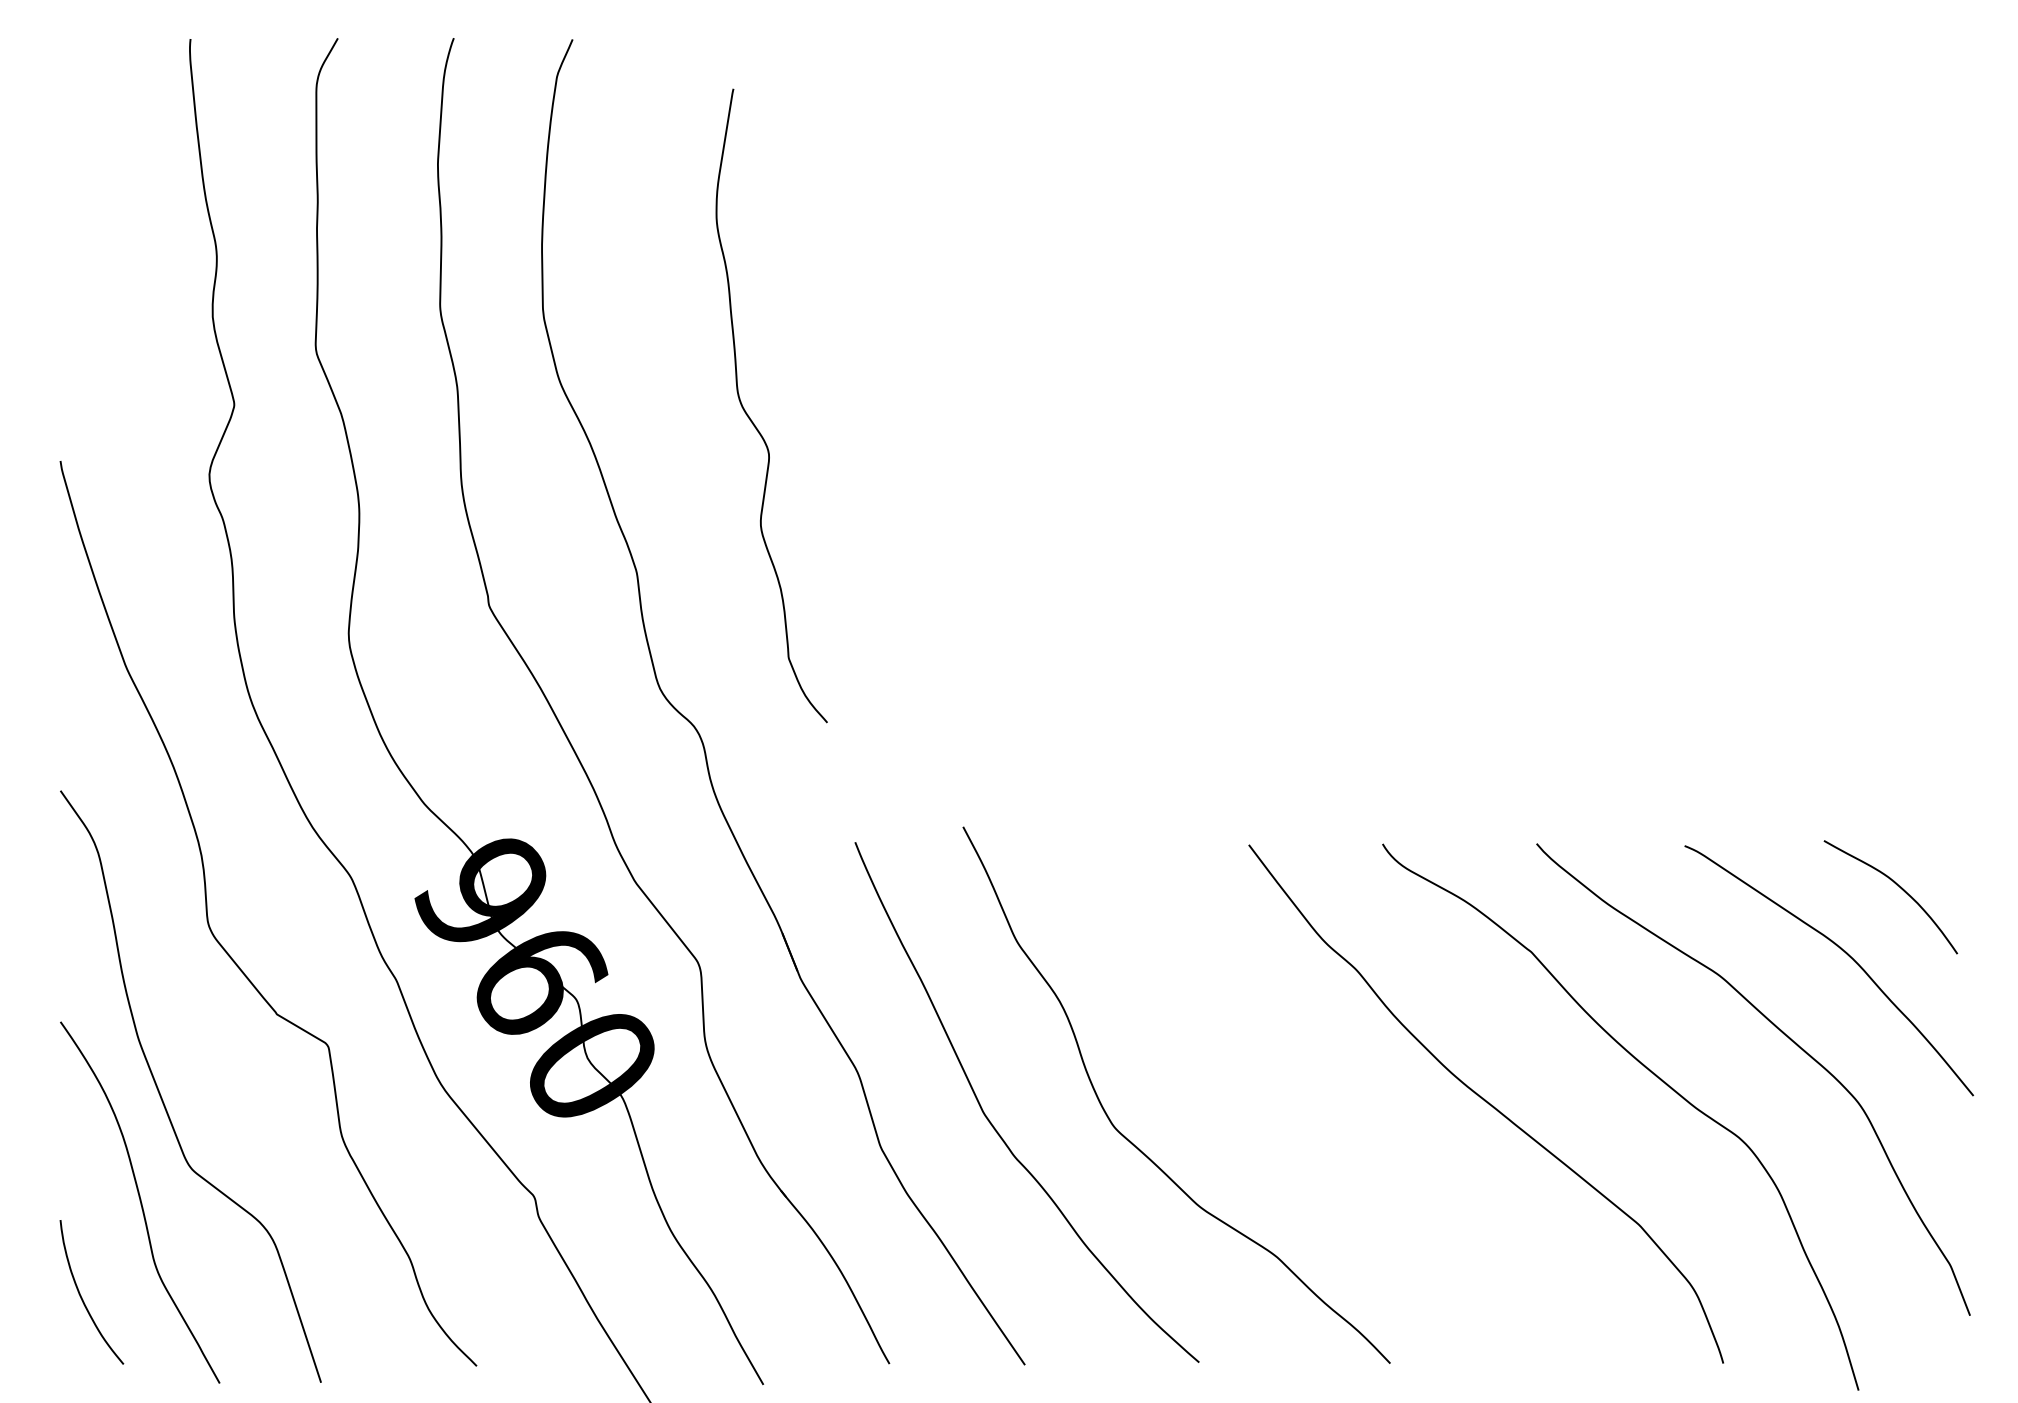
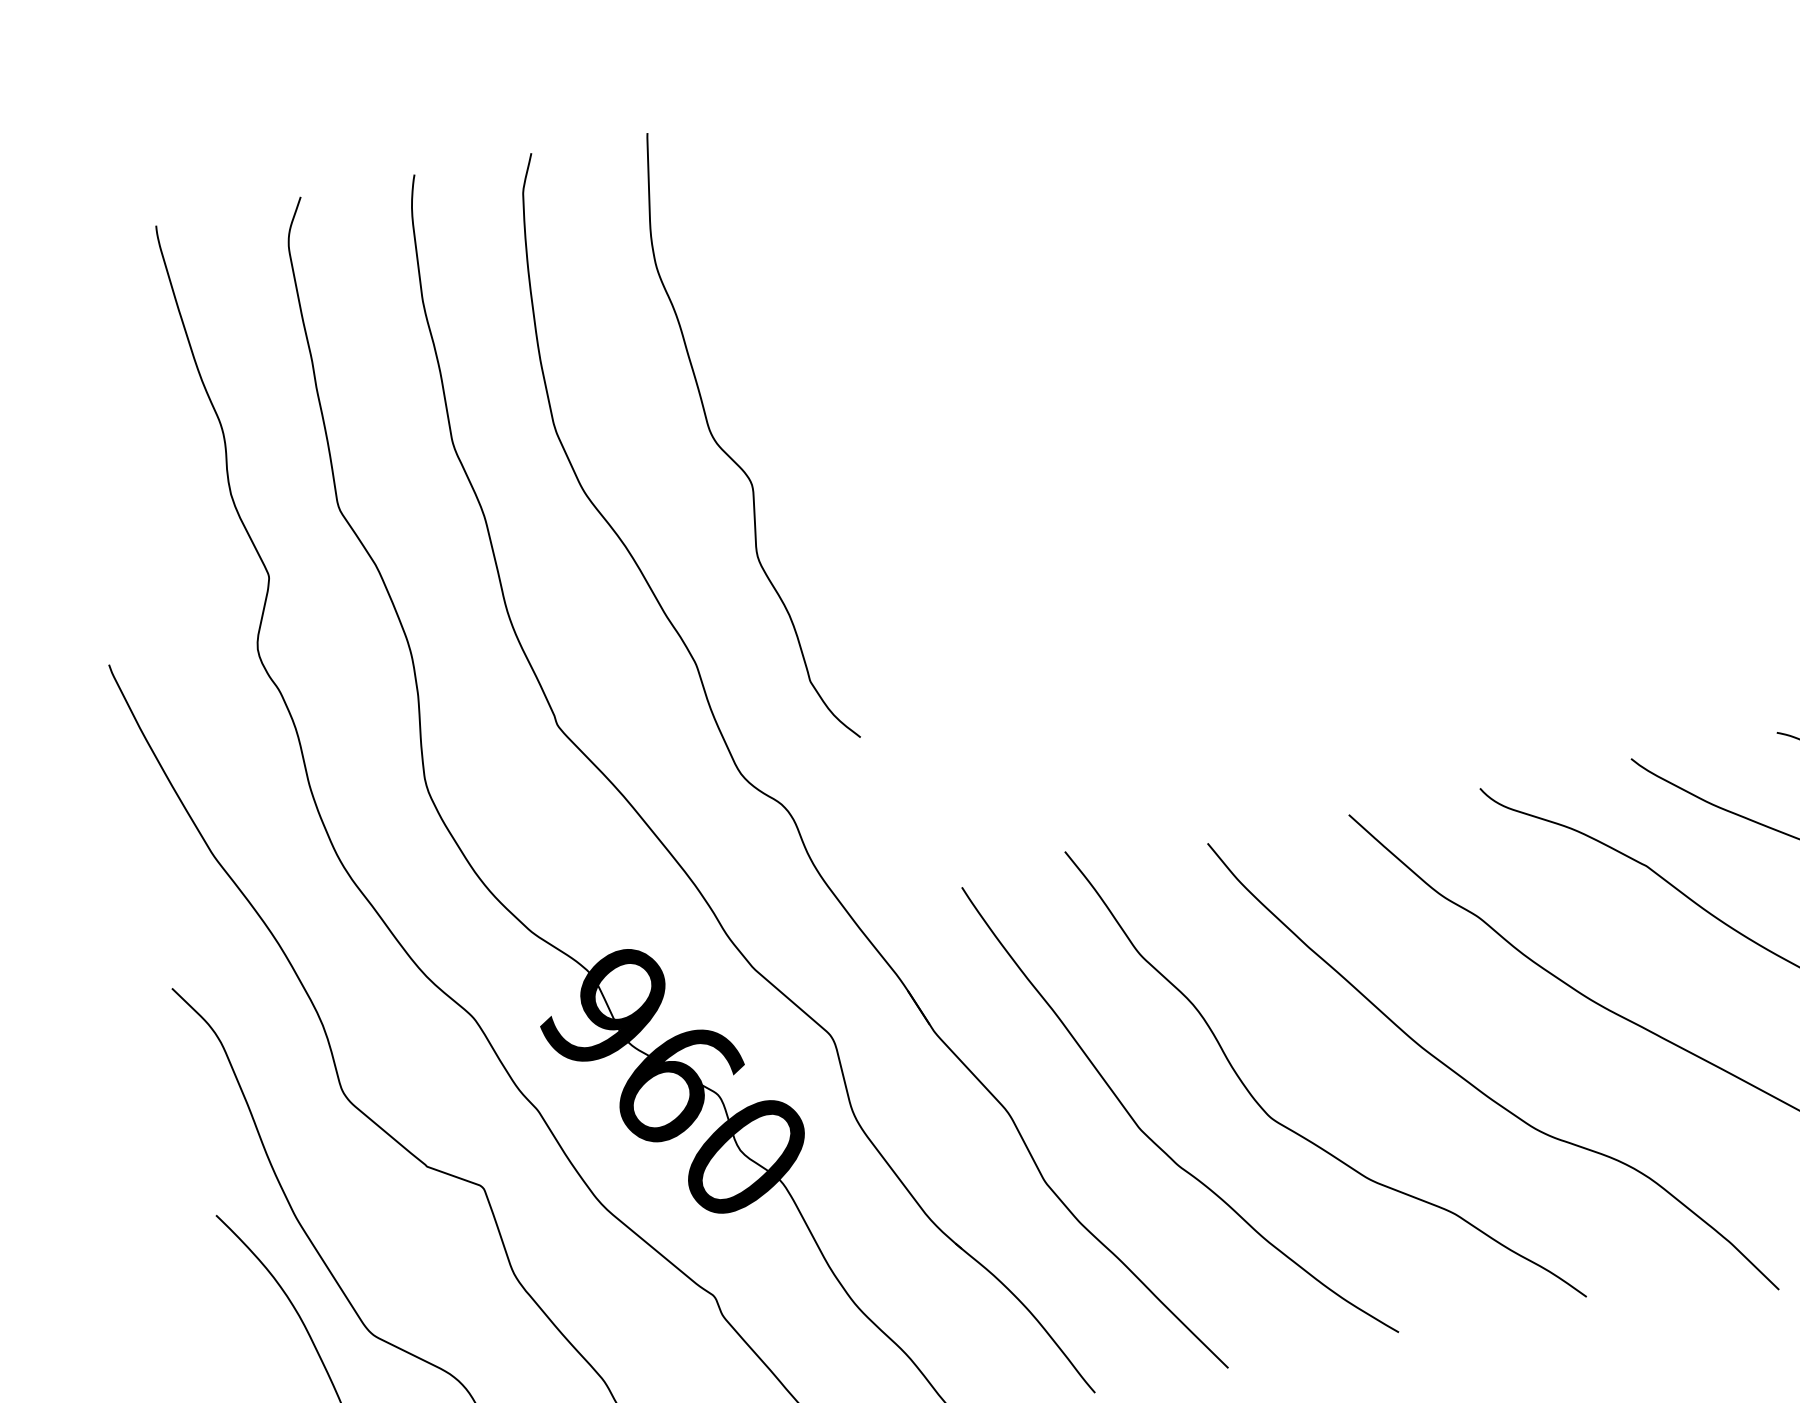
curve: (750, 417) -> (726, 452), moved
curve: (1323, 1137) -> (1477, 1087), added

